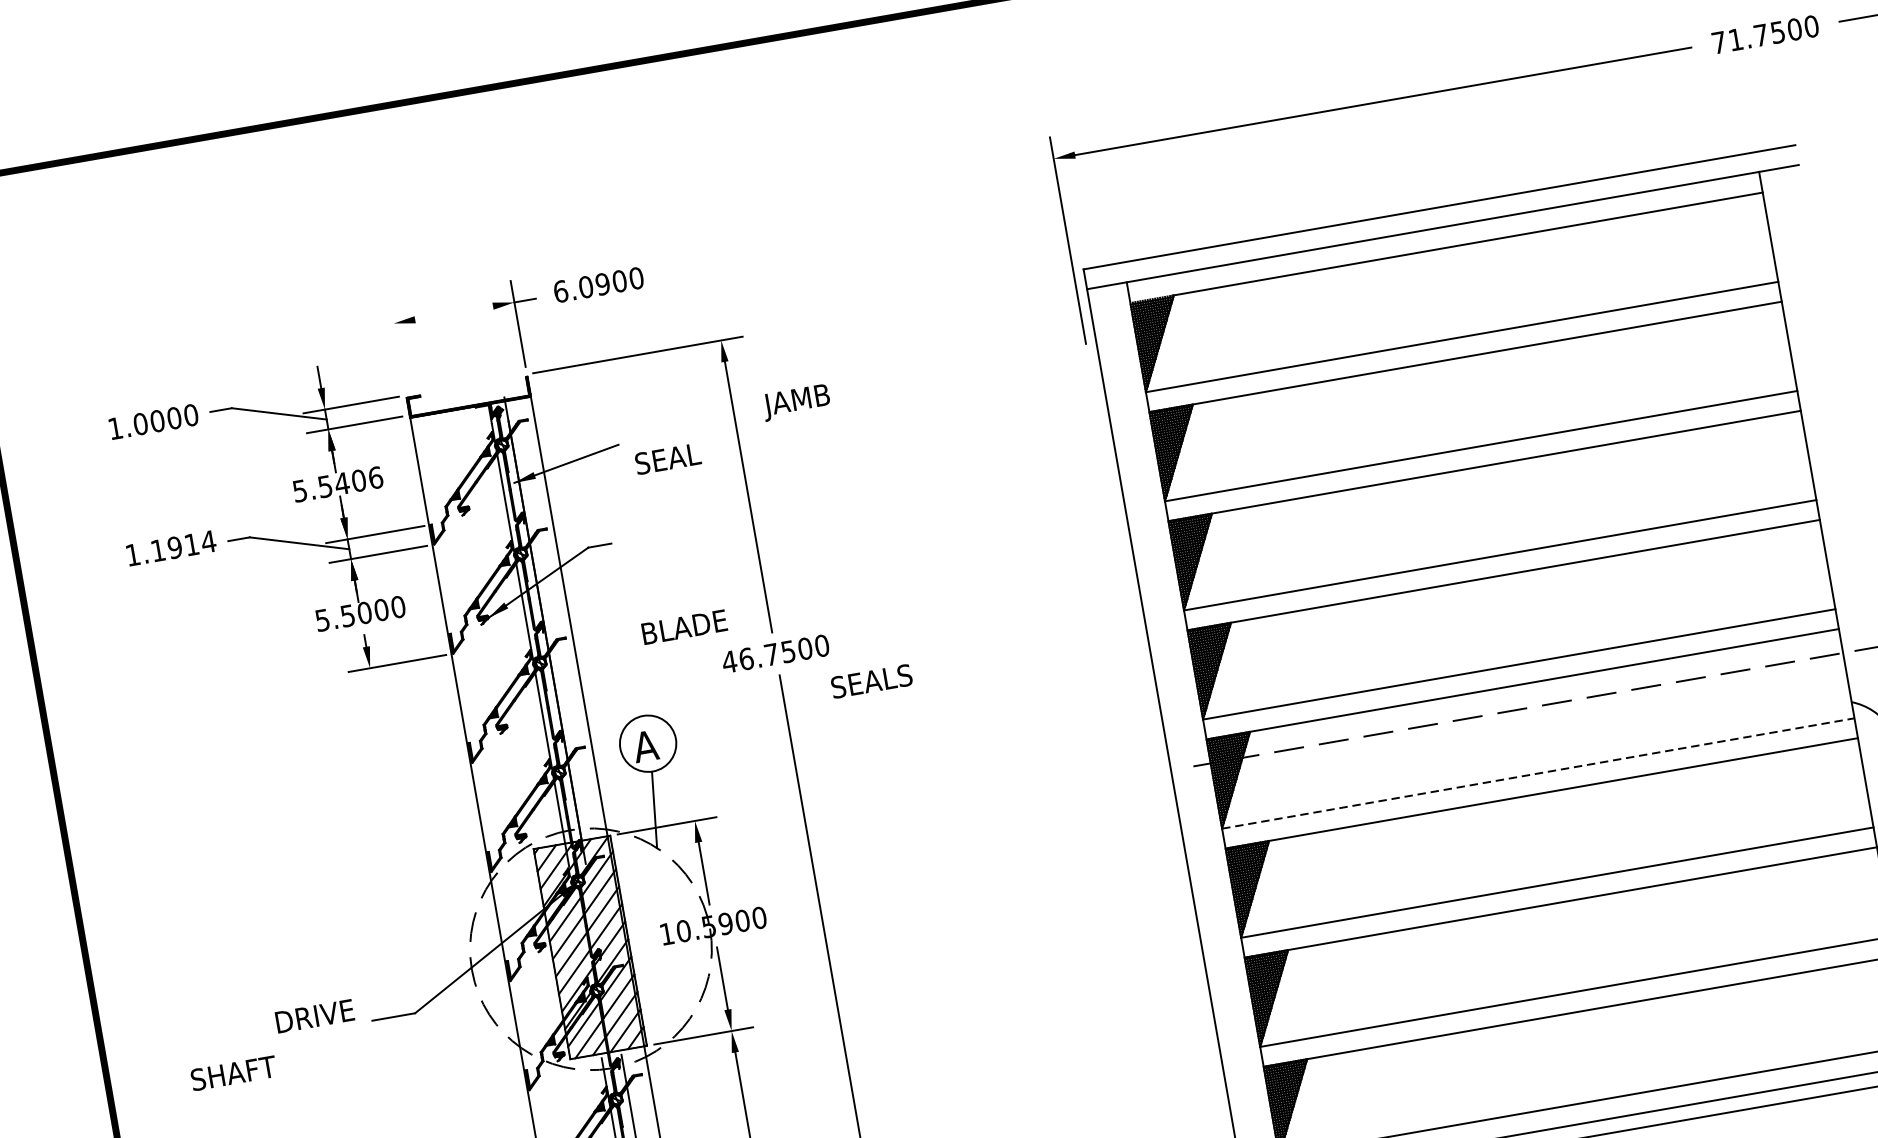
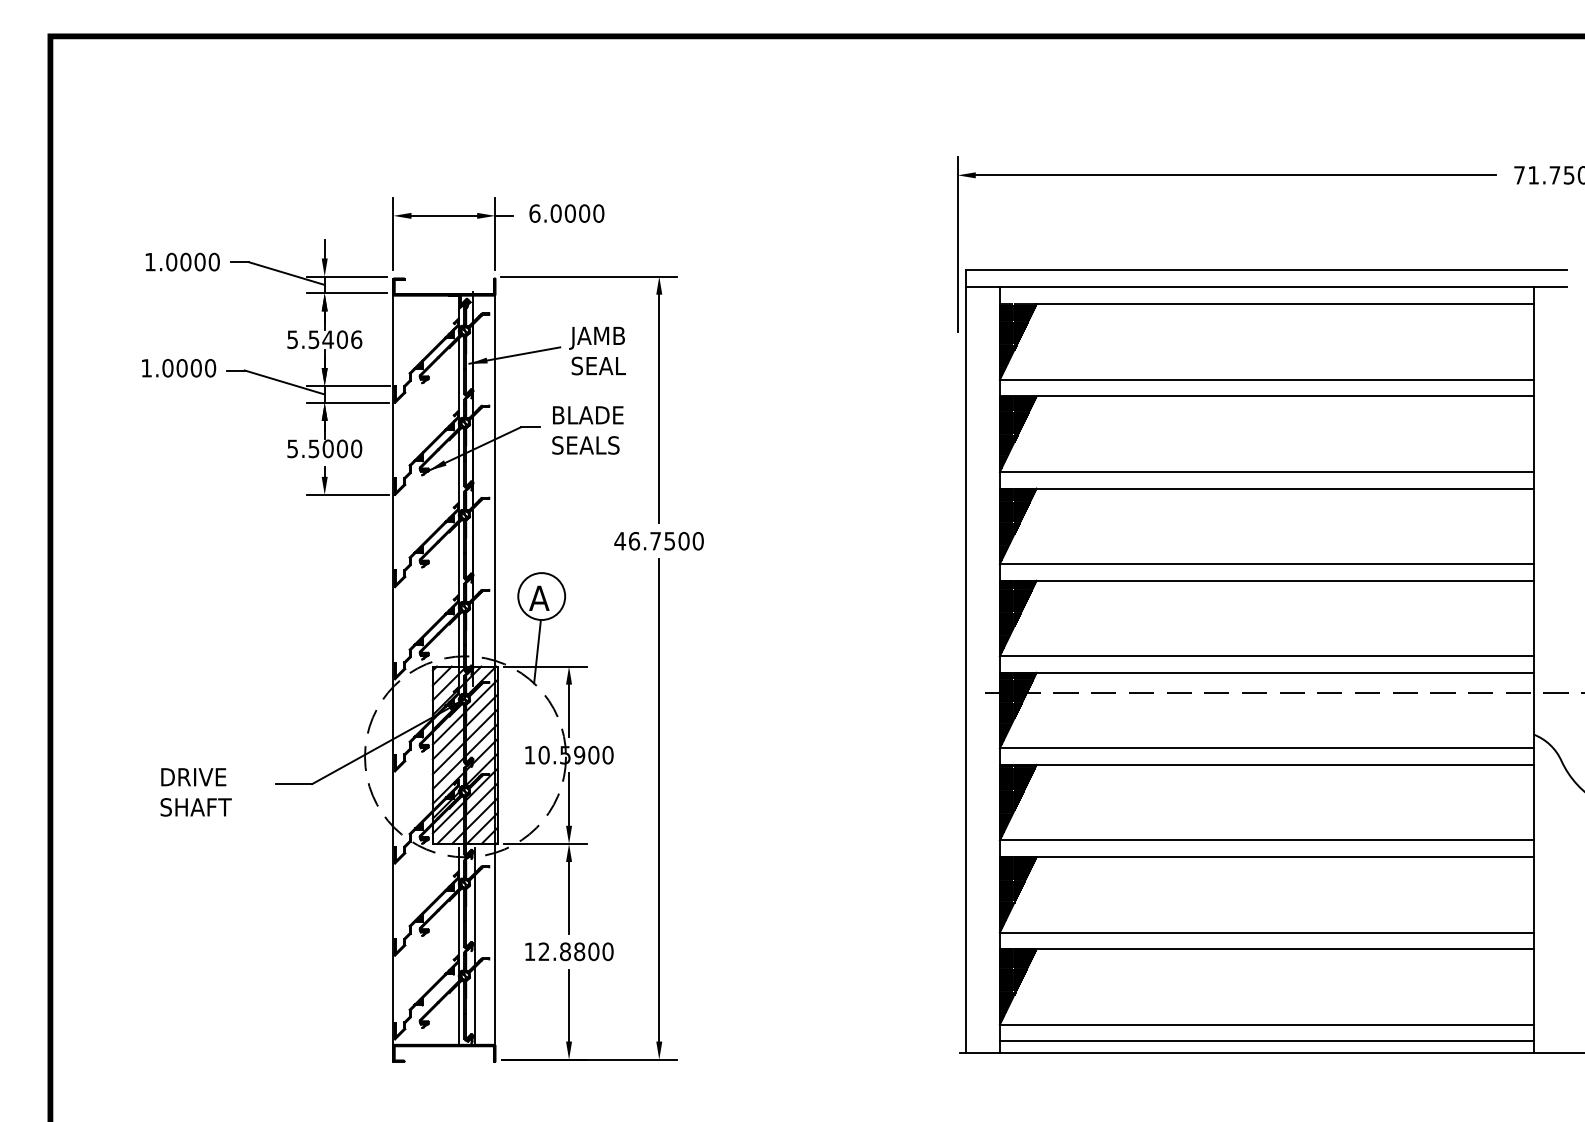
text: (601, 284) -> (569, 213), 6.0900 -> 6.0000
line: (454, 312) -> (444, 215), added
line: (397, 344) -> (393, 233), added
text: (795, 401) -> (596, 337), moved
text: (183, 546) -> (189, 368), 1.1914 -> 1.0000
text: (684, 627) -> (588, 415), moved
text: (871, 681) -> (585, 445), moved
line: (1537, 773) -> (1266, 748), dashed -> solid
text: (314, 1016) -> (193, 777), moved
text: (233, 1073) -> (195, 807), moved

